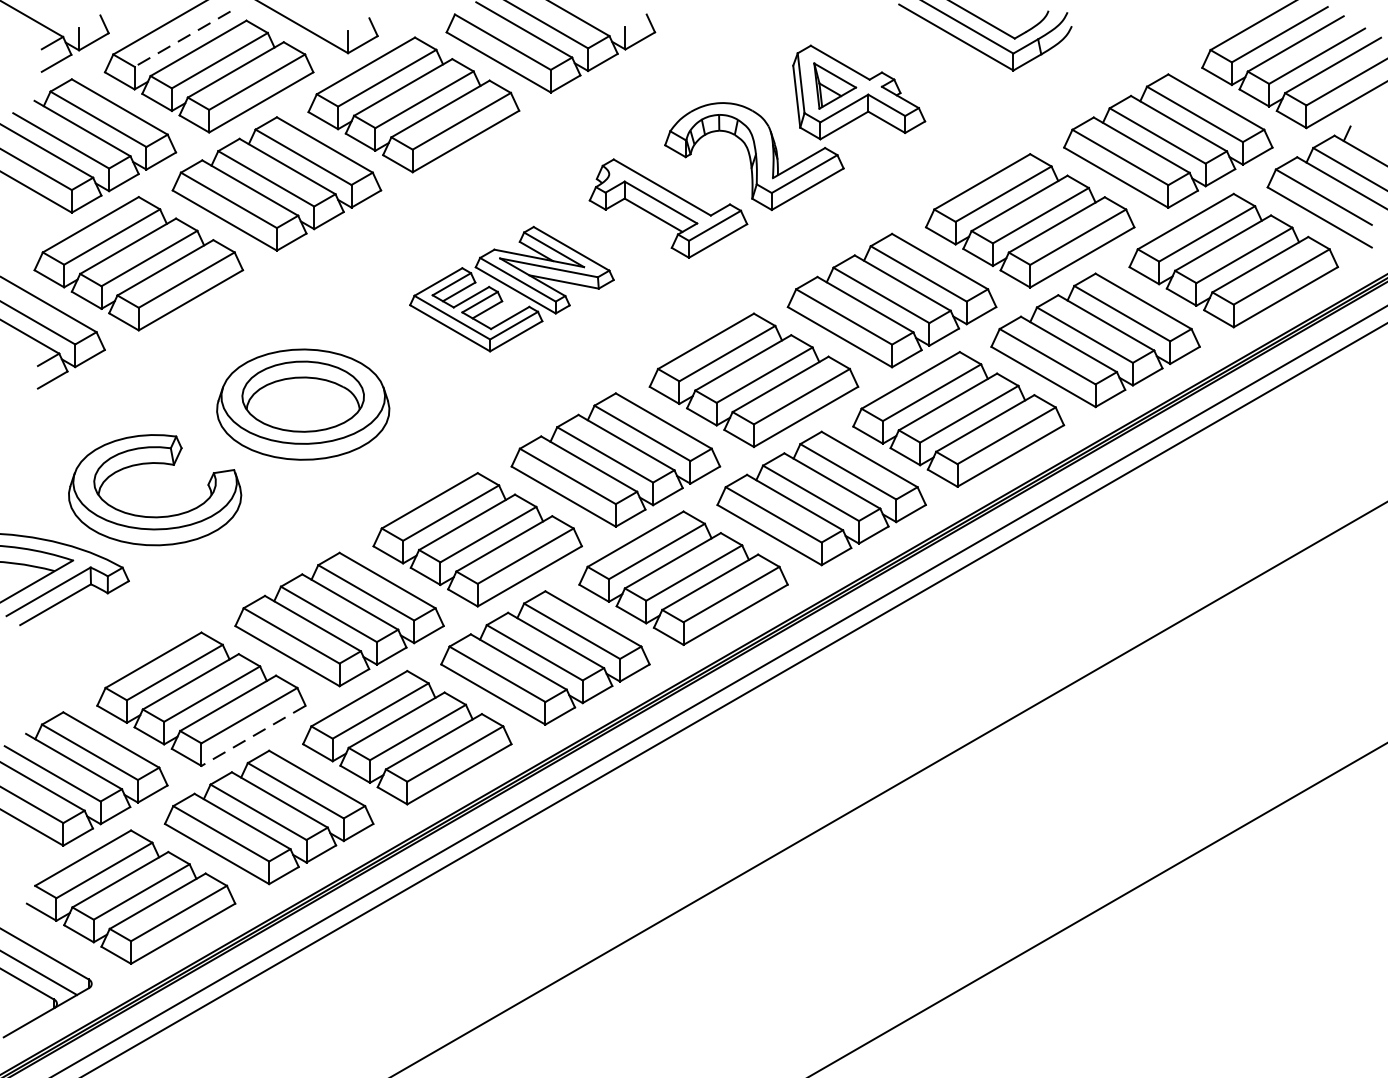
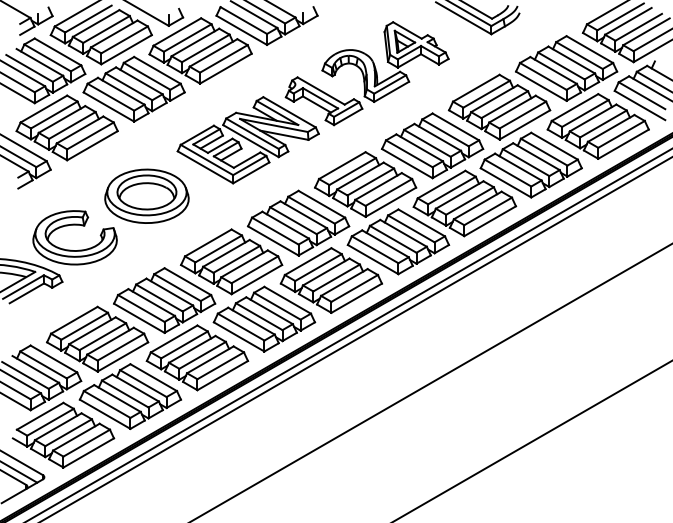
line: (182, 40) -> (88, 19), dashed -> solid
part: (510, 289) -> (247, 140), size x1.43
line: (252, 736) -> (122, 357), dashed -> solid

